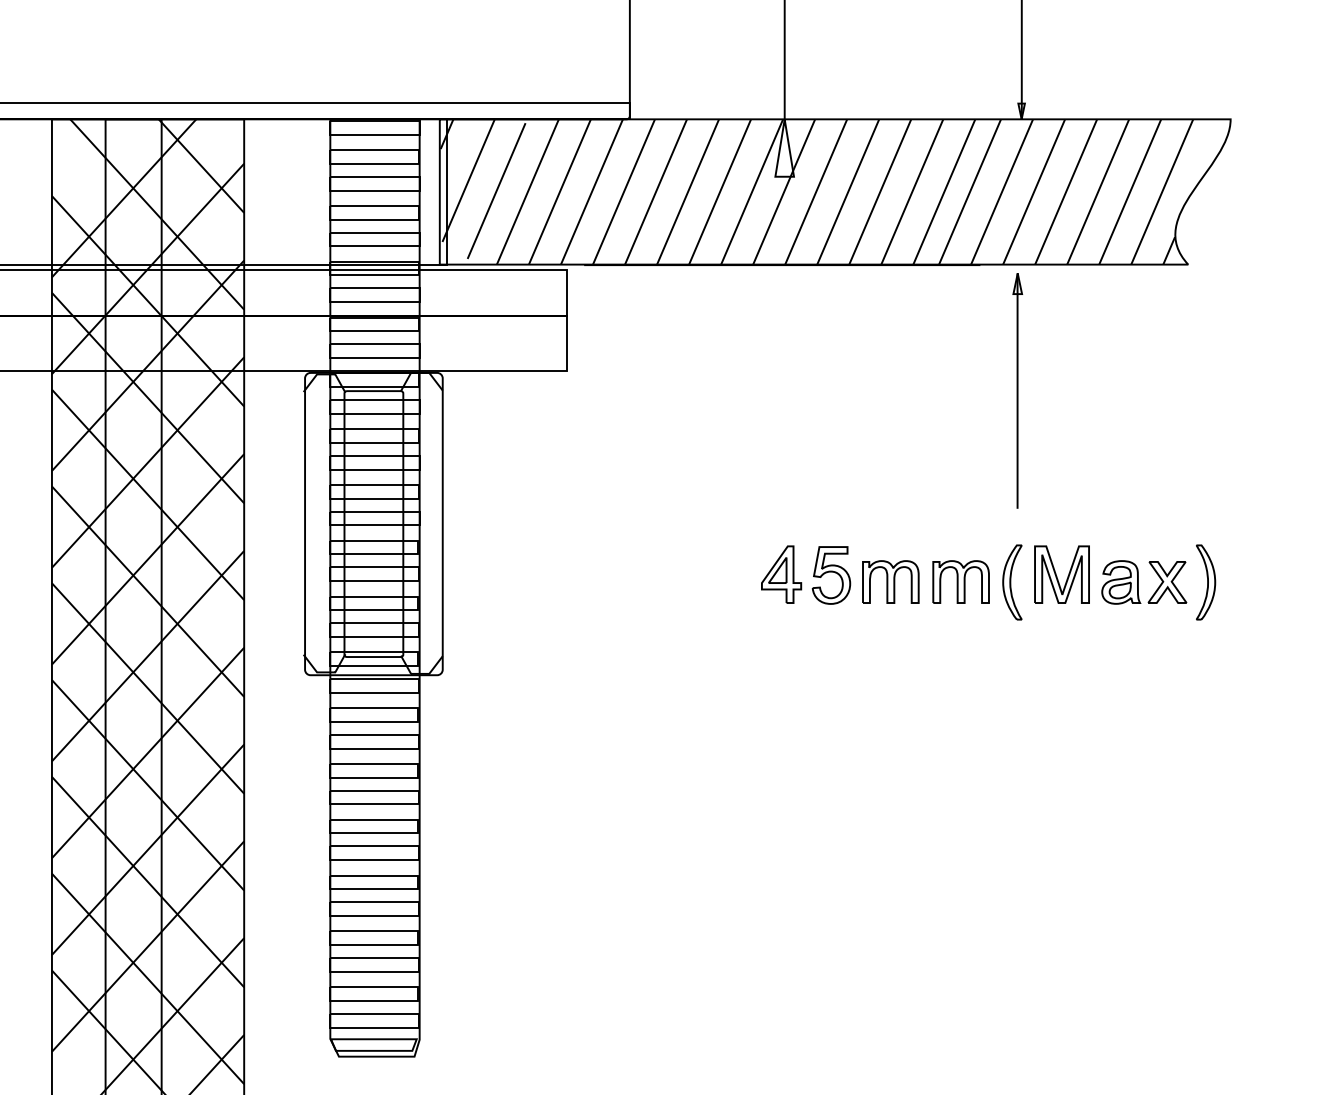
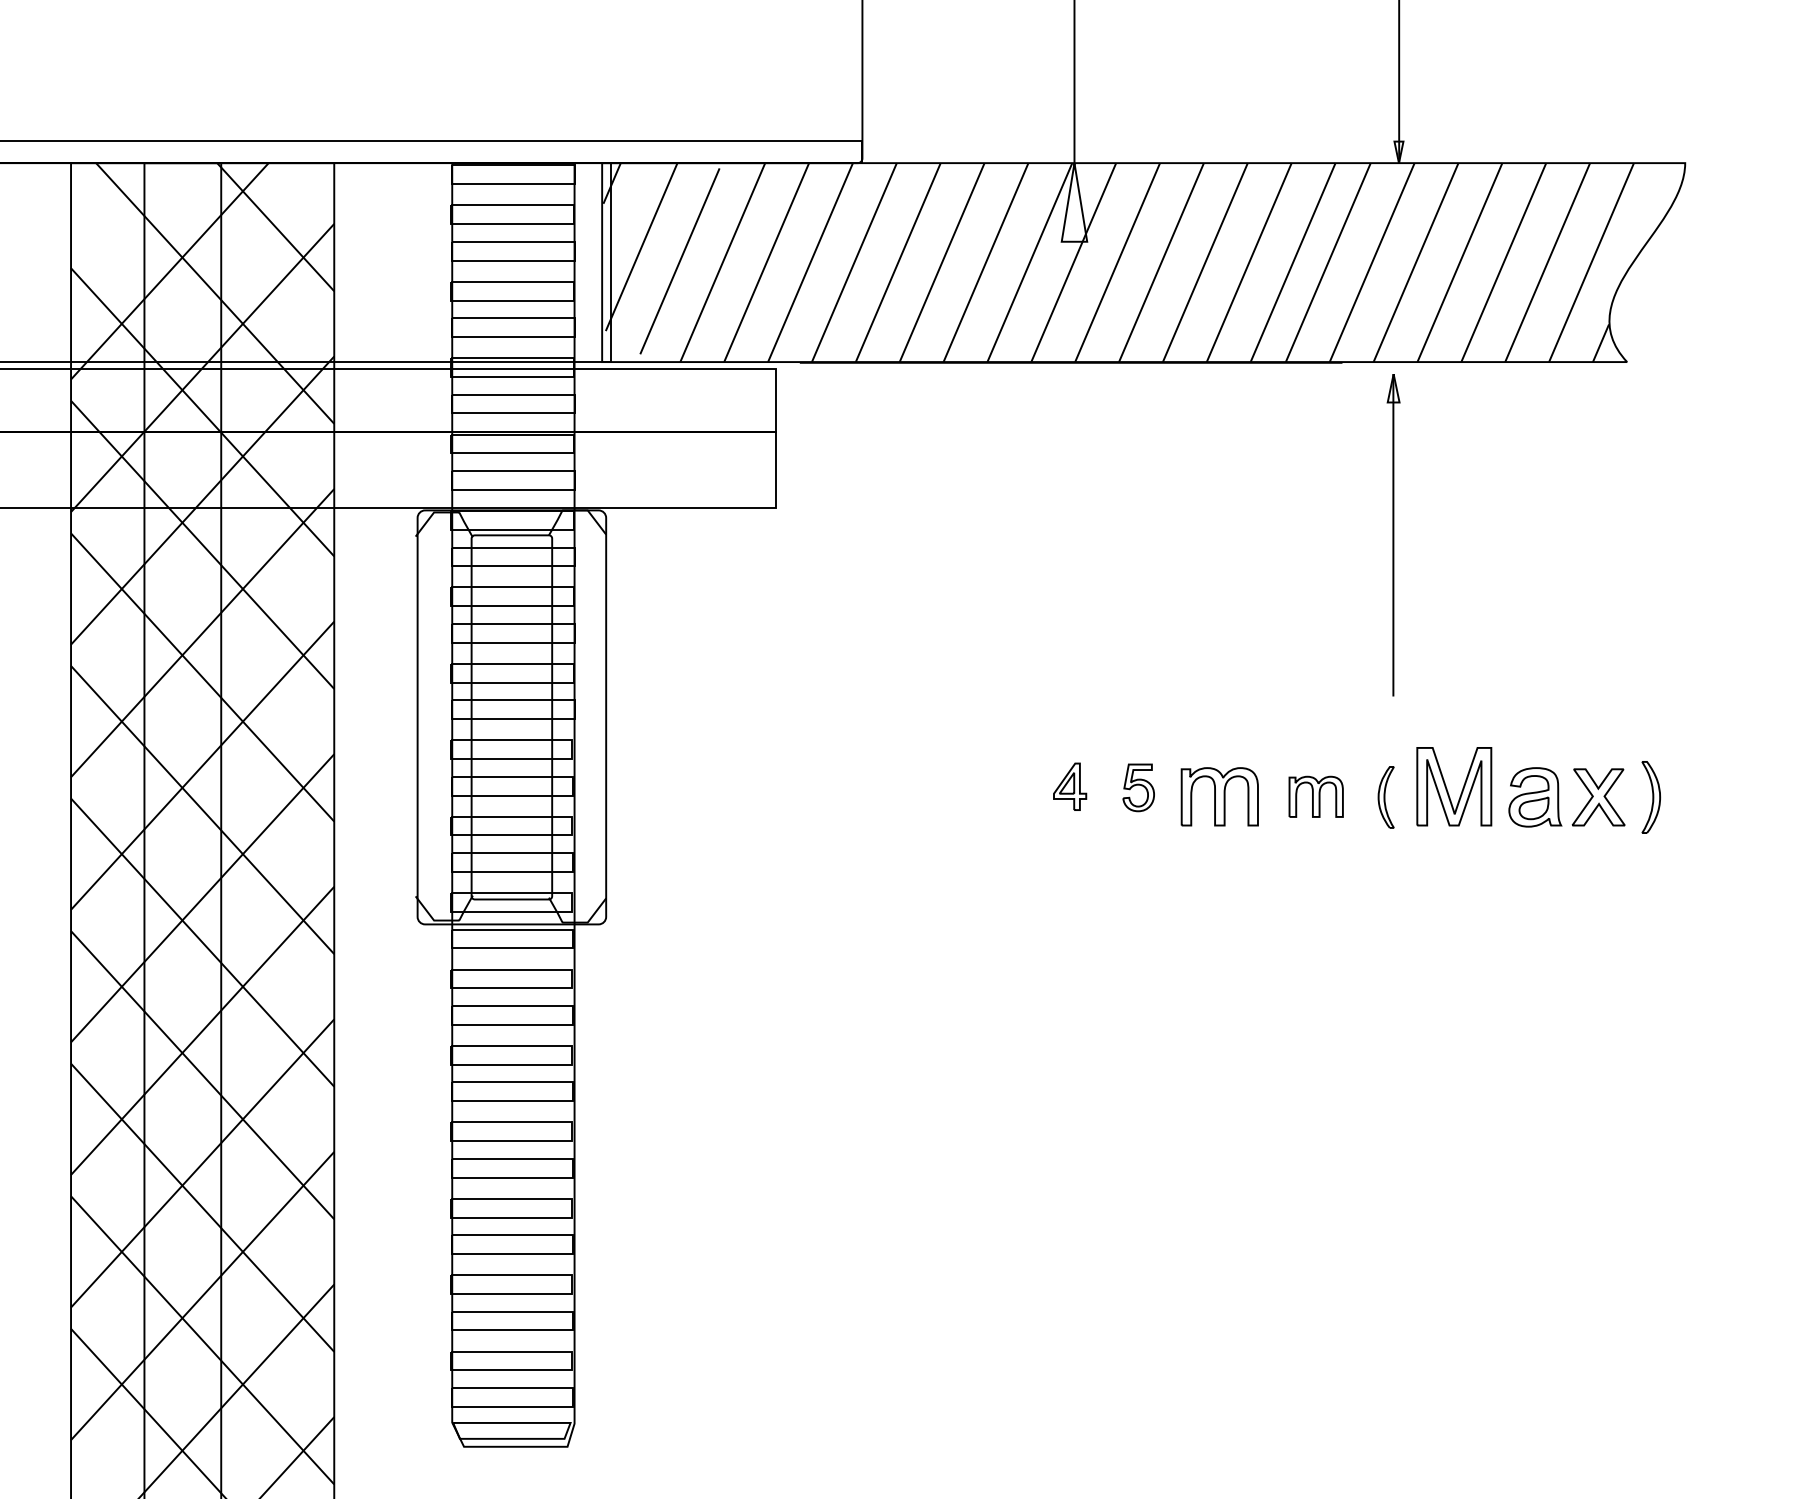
part: (781, 574) -> (1069, 786), size x0.6
part: (831, 575) -> (1138, 787), size x0.6
part: (961, 581) -> (1316, 796), size x0.7
part: (1011, 582) -> (1385, 797), size x0.6
part: (1205, 582) -> (1650, 797), size x0.7

